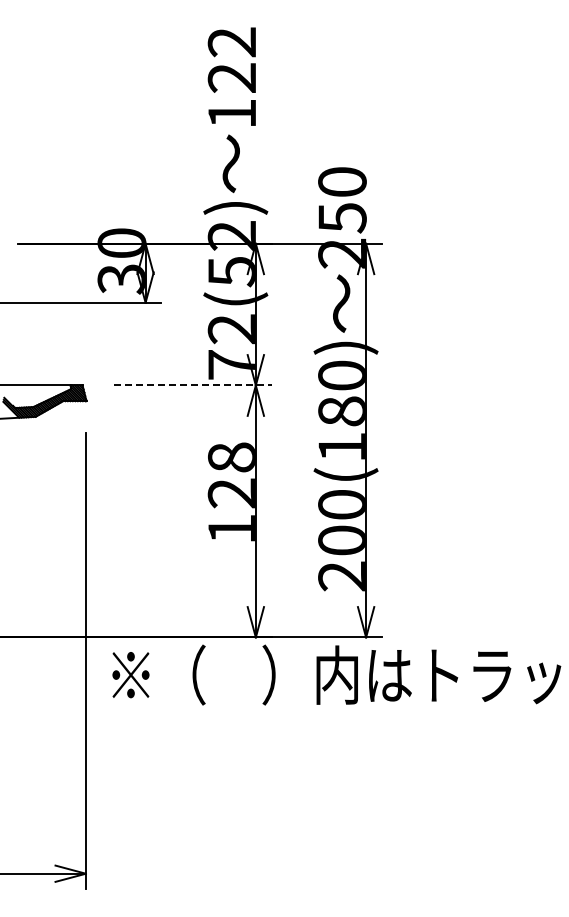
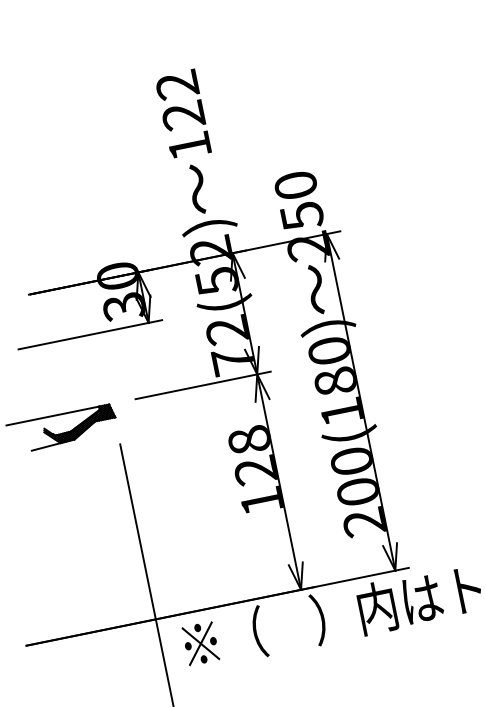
line: (193, 385) -> (203, 385), dashed -> solid

